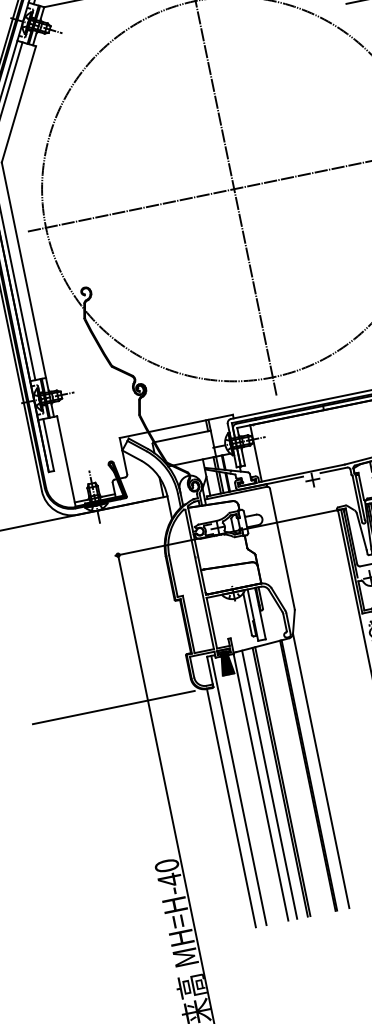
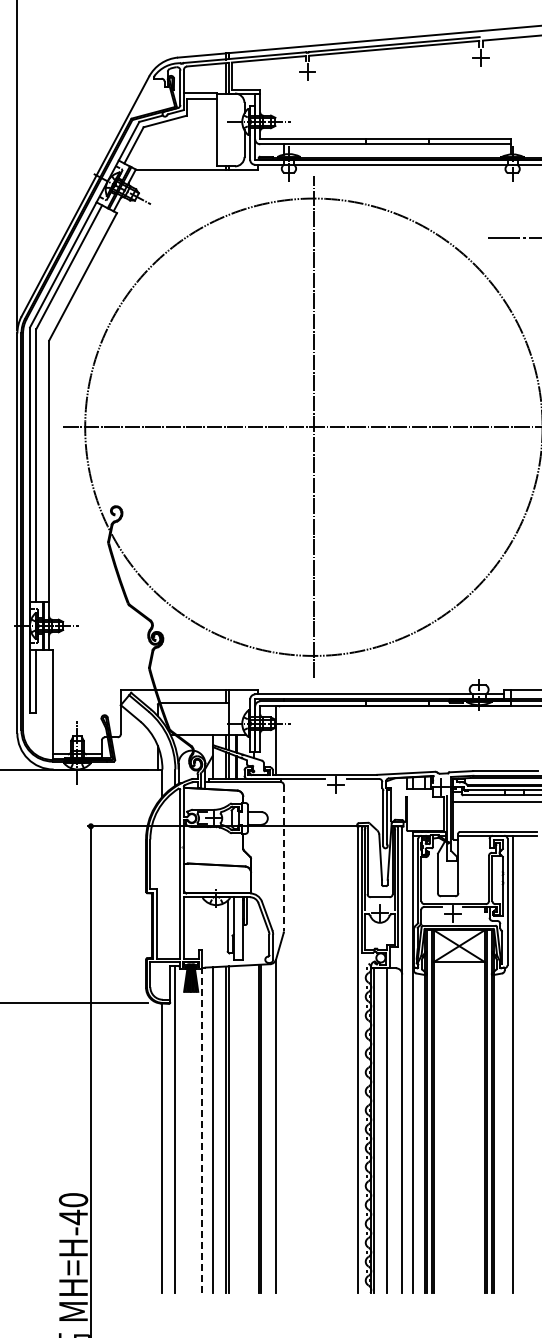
line: (282, 549) -> (283, 858), solid -> dashed
line: (260, 786) -> (201, 1130), solid -> dashed

